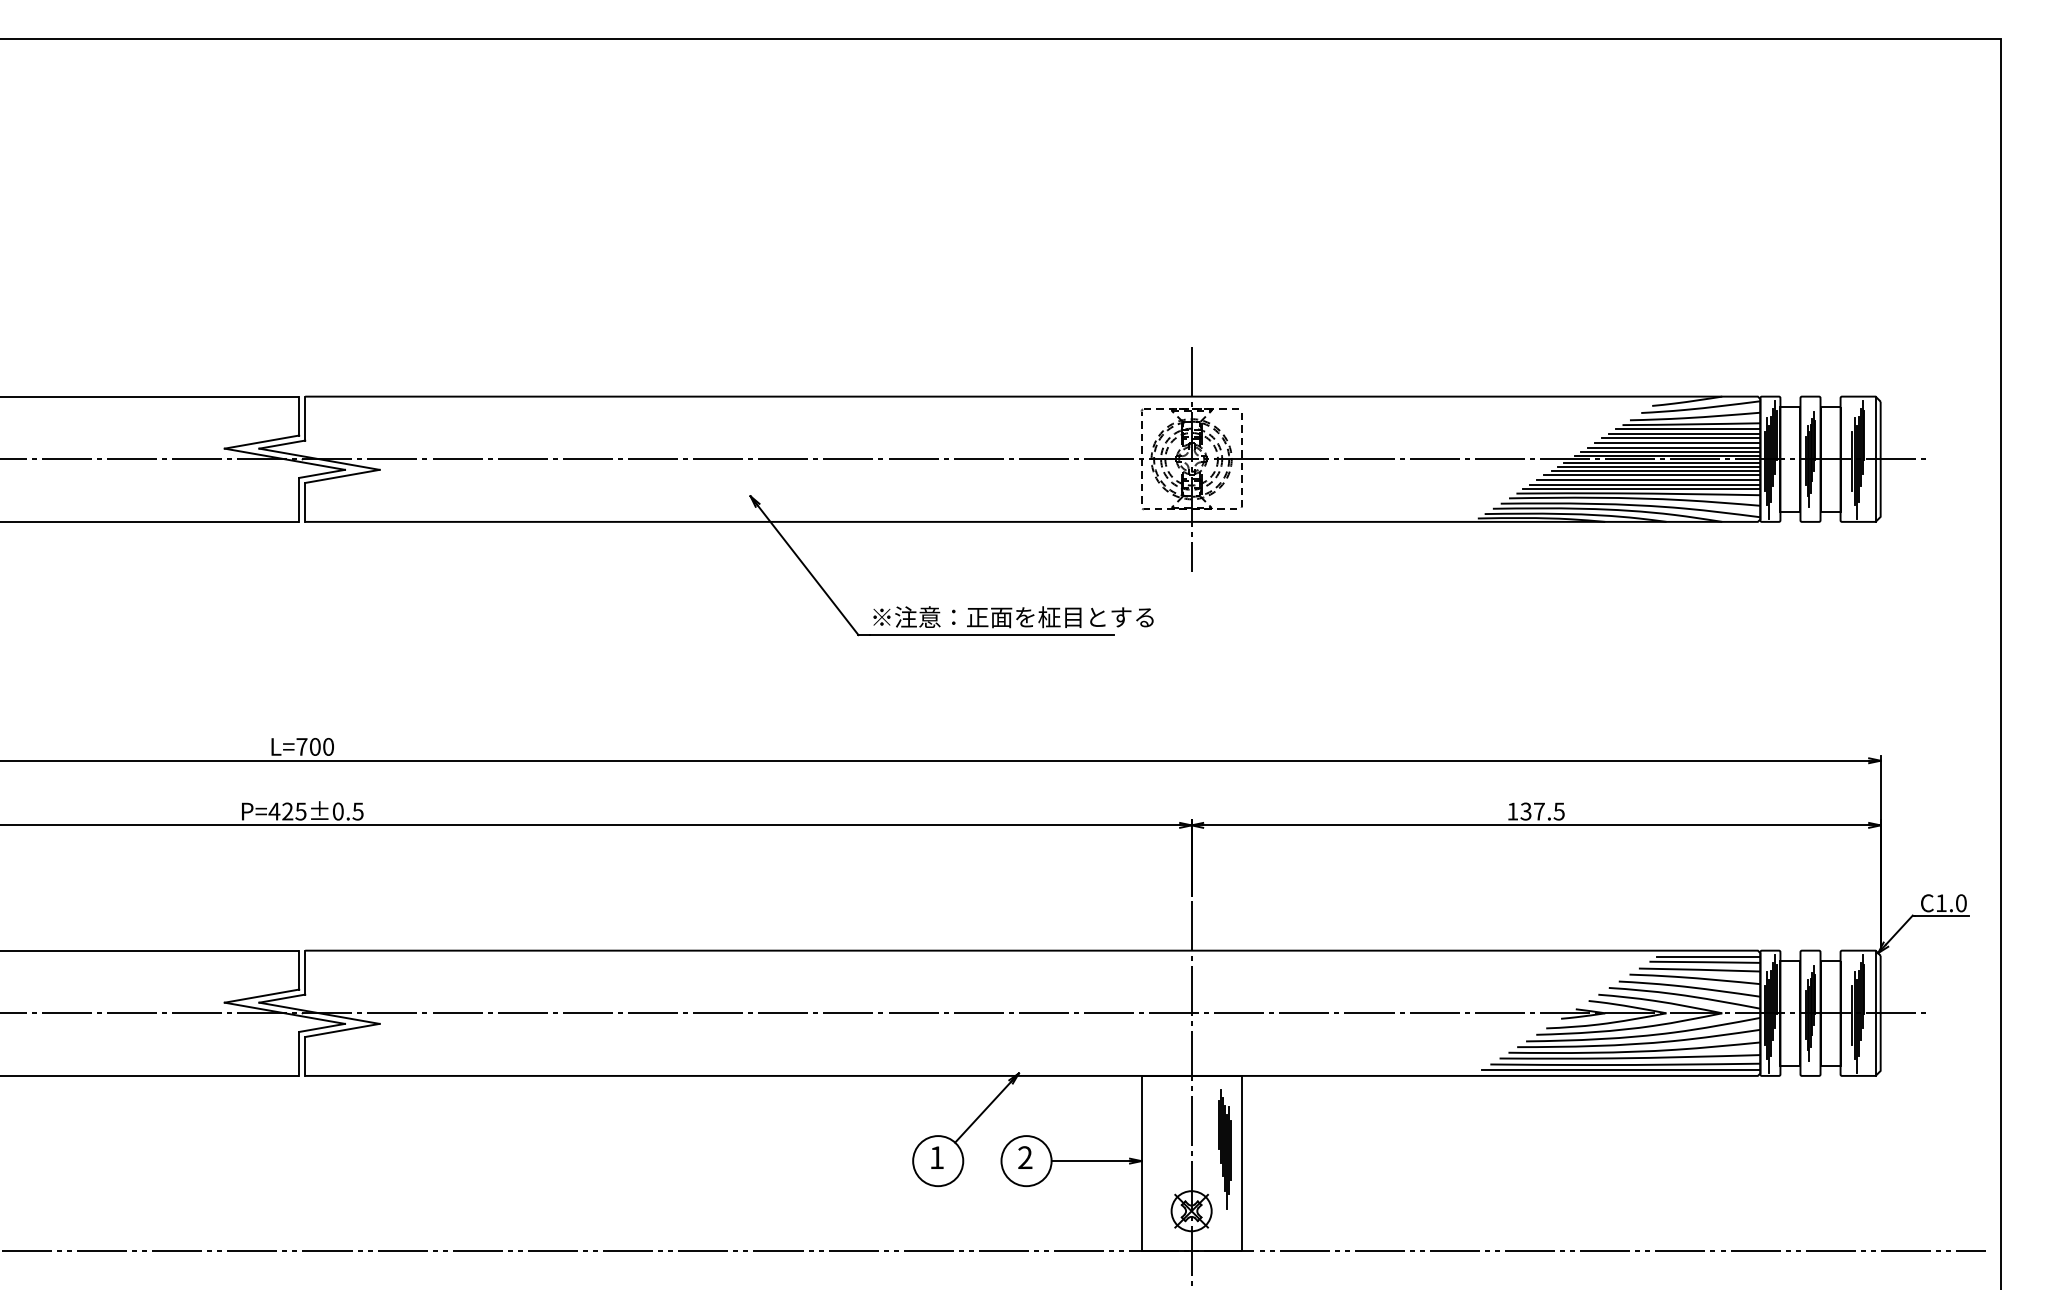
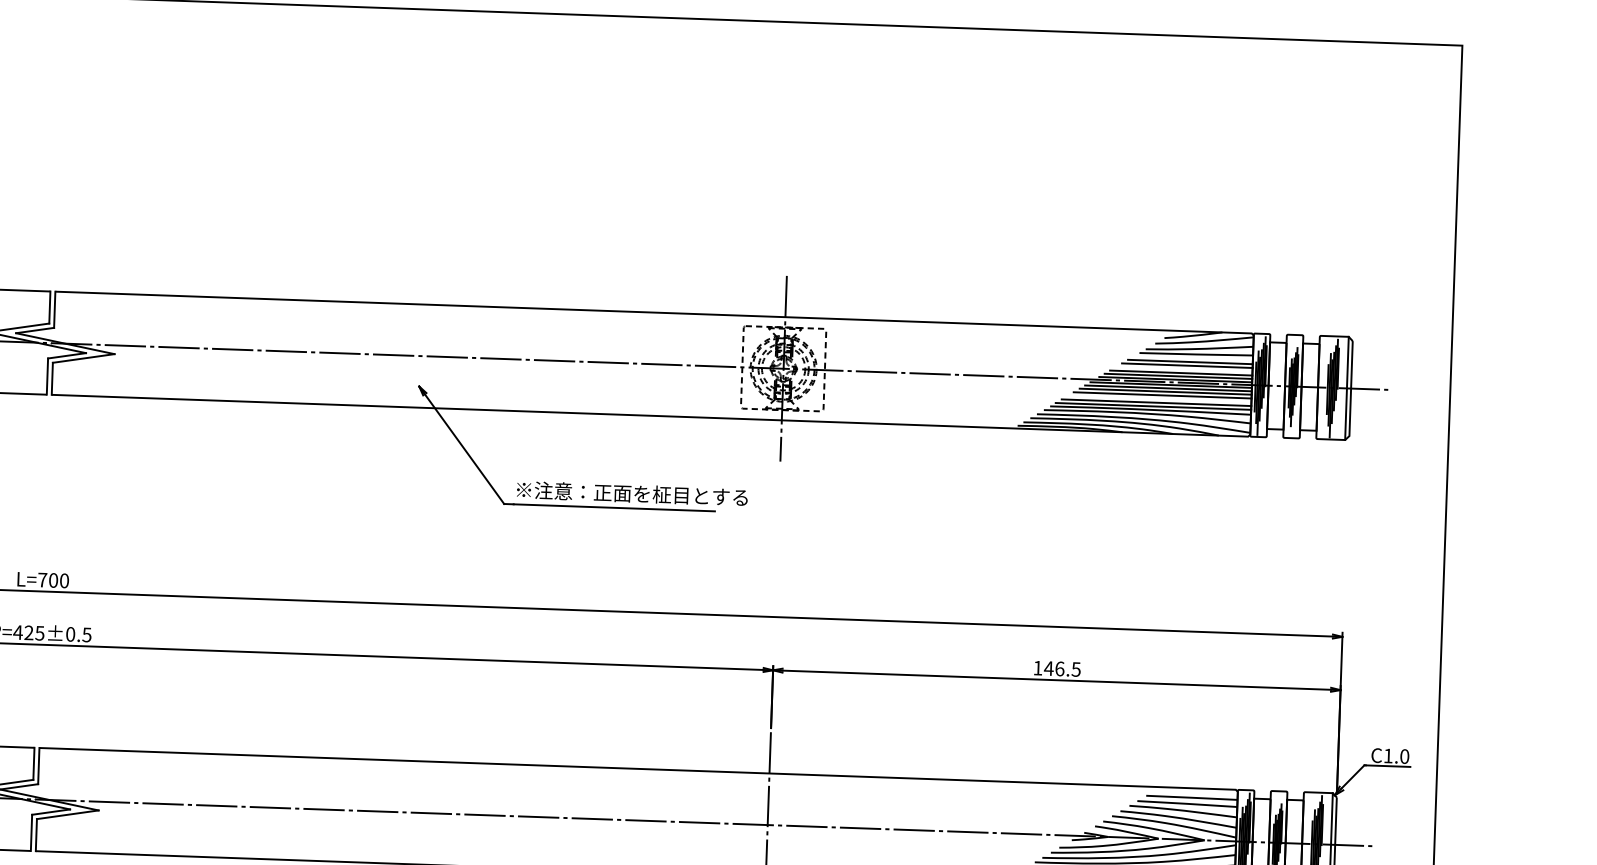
line: (1688, 429) -> (1193, 358), removed
line: (1677, 443) -> (1184, 369), removed
line: (1648, 480) -> (1159, 399), removed
text: (1532, 811) -> (1054, 668), 137.5 -> 146.5
line: (1708, 956) -> (1195, 793), removed

